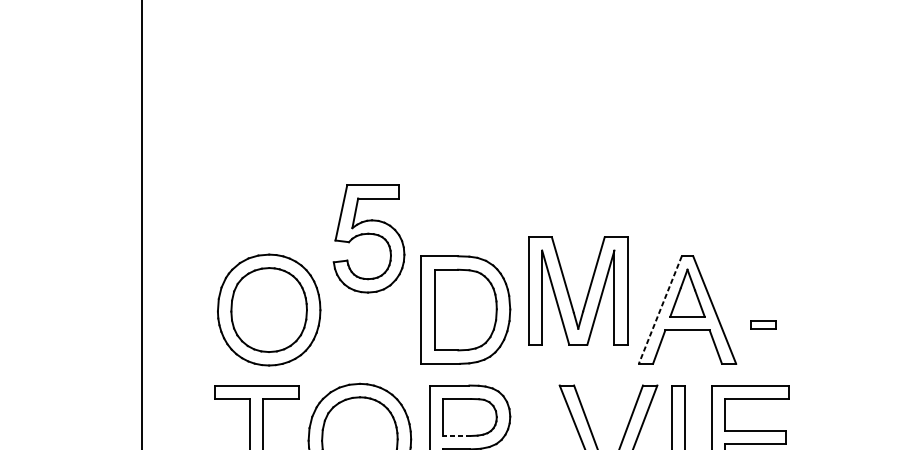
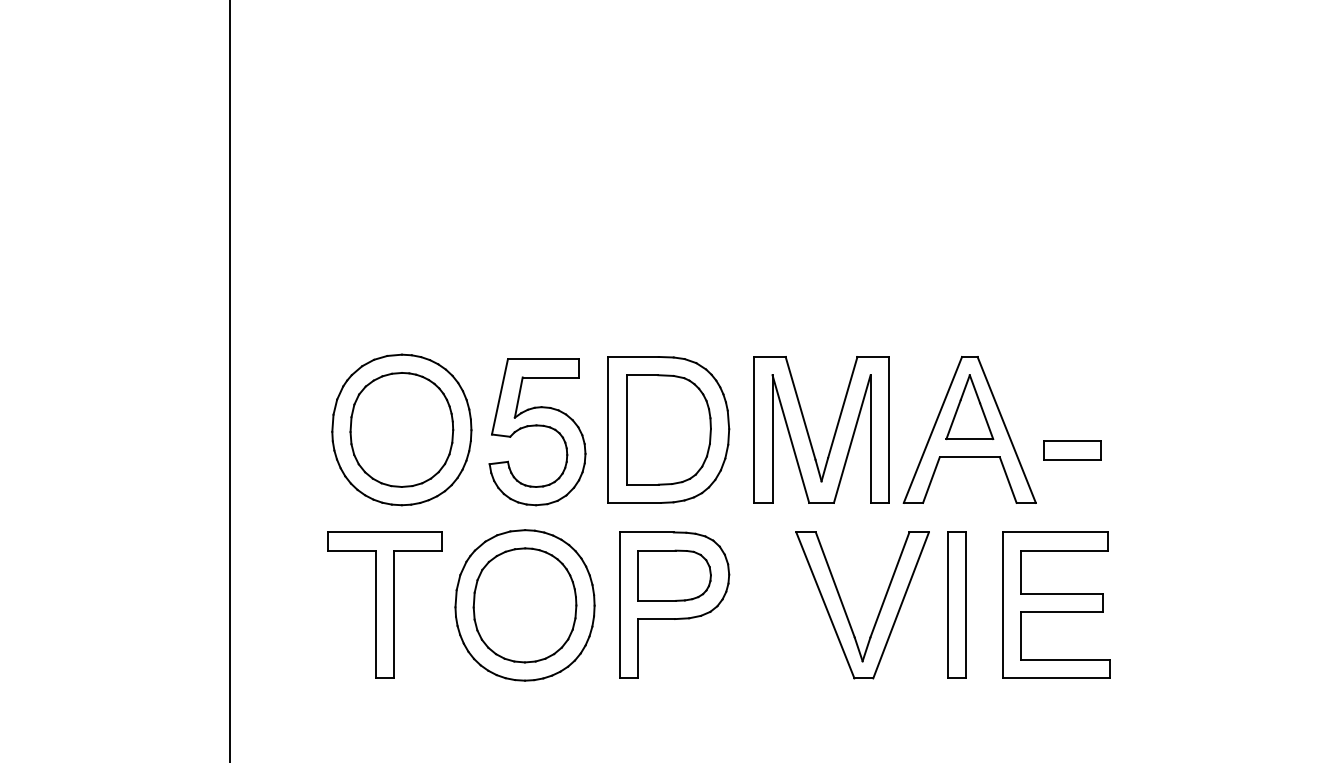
part: (369, 239) -> (537, 432), moved
part: (569, 294) -> (809, 434), moved
line: (660, 309) -> (932, 429), dashed -> solid
part: (763, 325) -> (1072, 450), size x1.67
line: (456, 435) -> (656, 600), dashed -> solid

